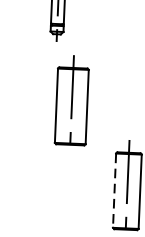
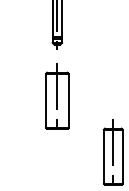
part: (72, 100) -> (57, 96), moved
line: (113, 191) -> (103, 157), dashed -> solid

